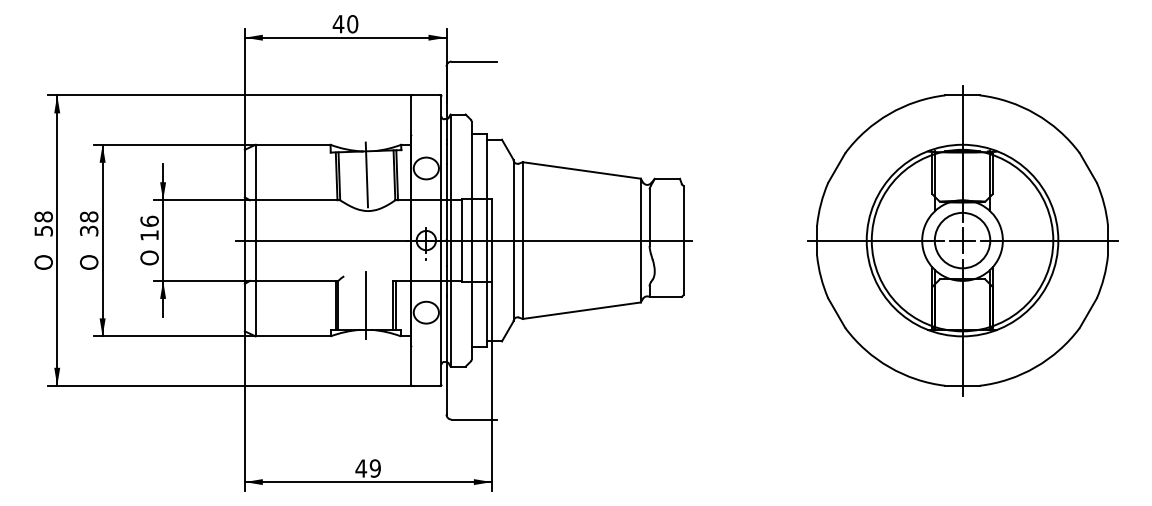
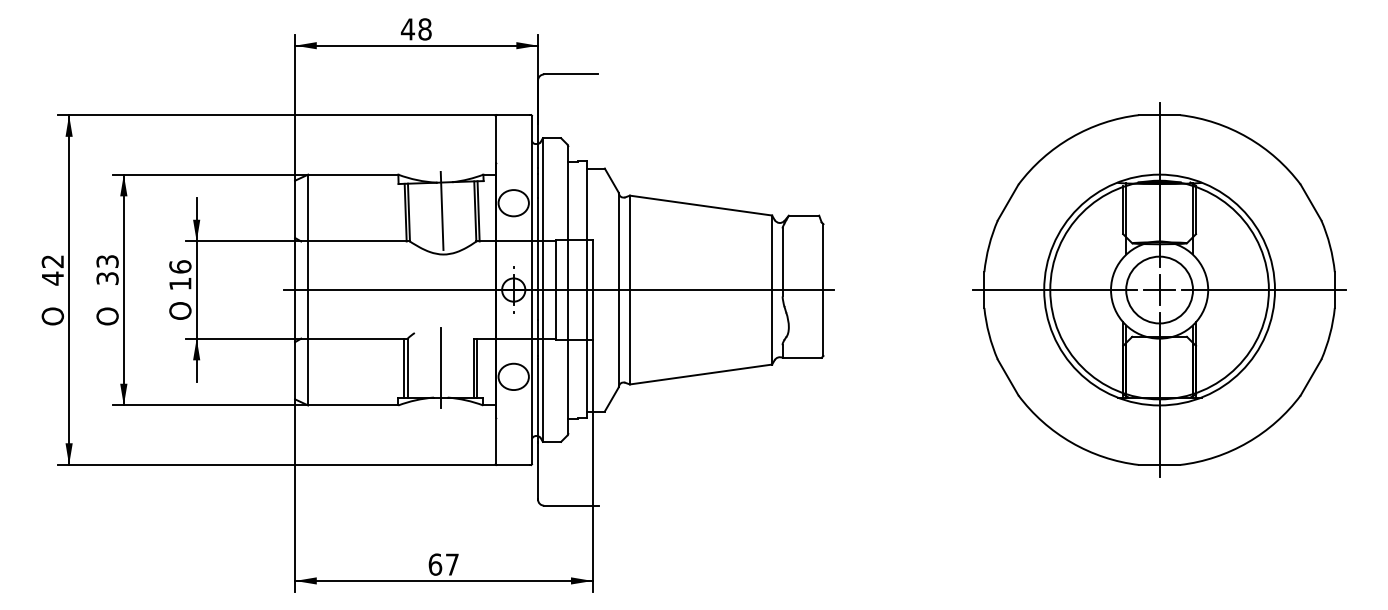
text: (352, 24) -> (424, 29), 40 -> 48
text: (89, 216) -> (107, 261), 38 -> 33
text: (43, 223) -> (52, 269), 58 -> 42
text: (368, 468) -> (443, 564), 49 -> 67

